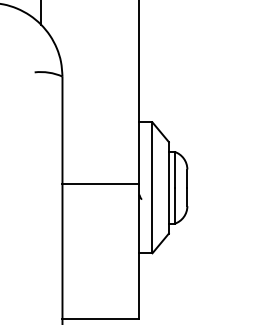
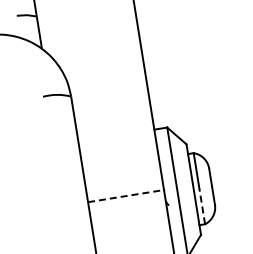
line: (101, 183) -> (126, 195), solid -> dashed
line: (174, 205) -> (202, 206), solid -> dashed

